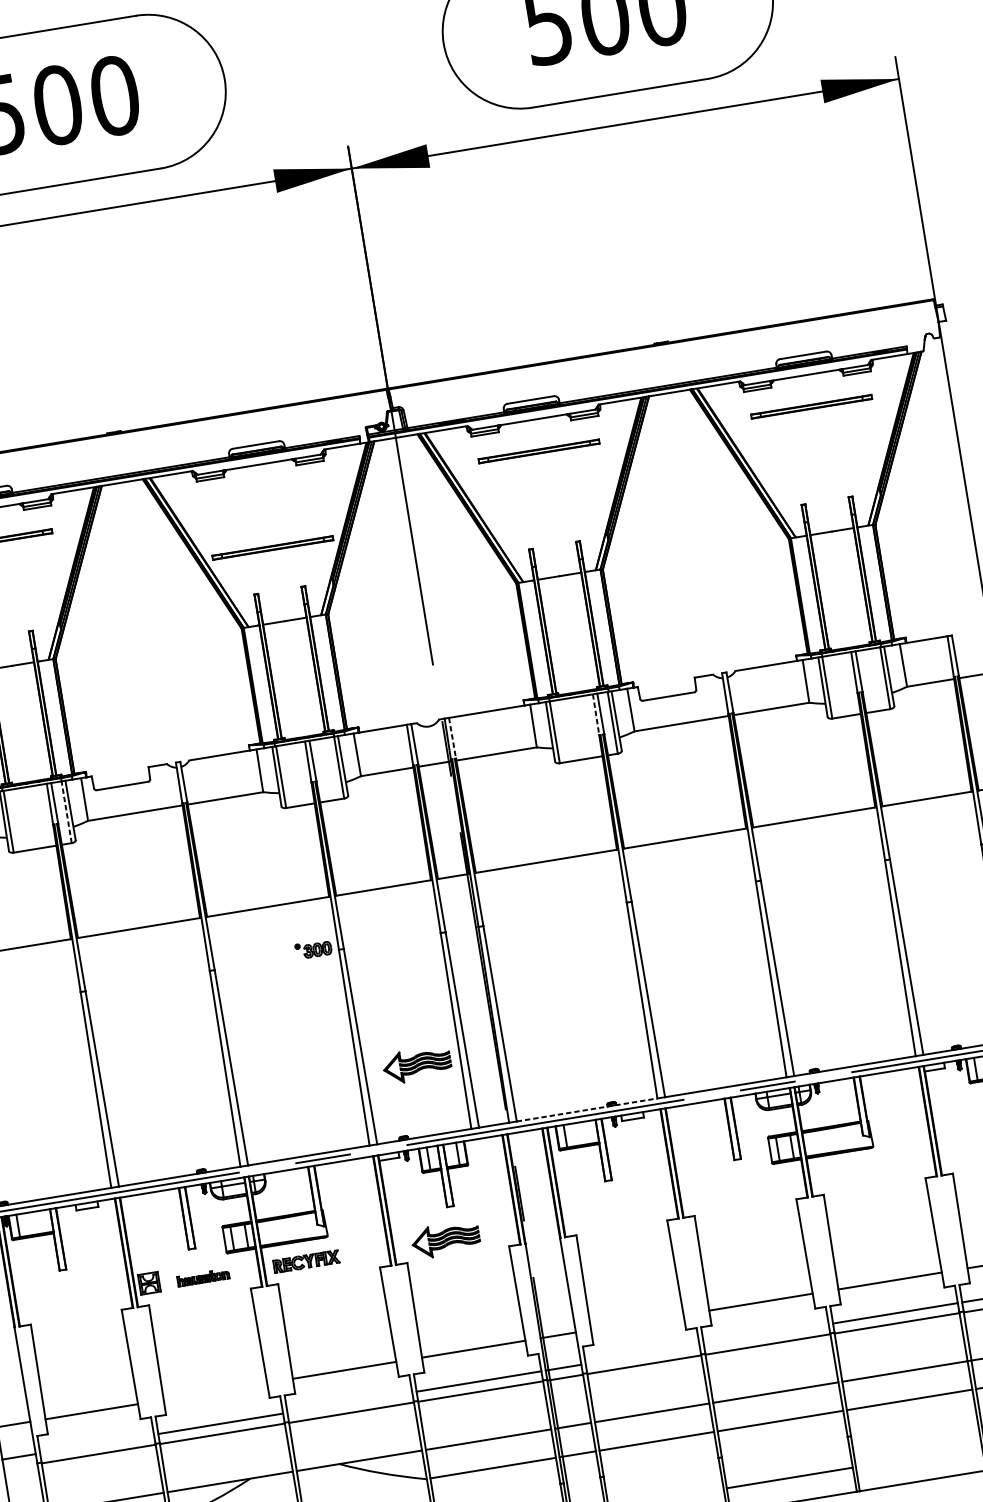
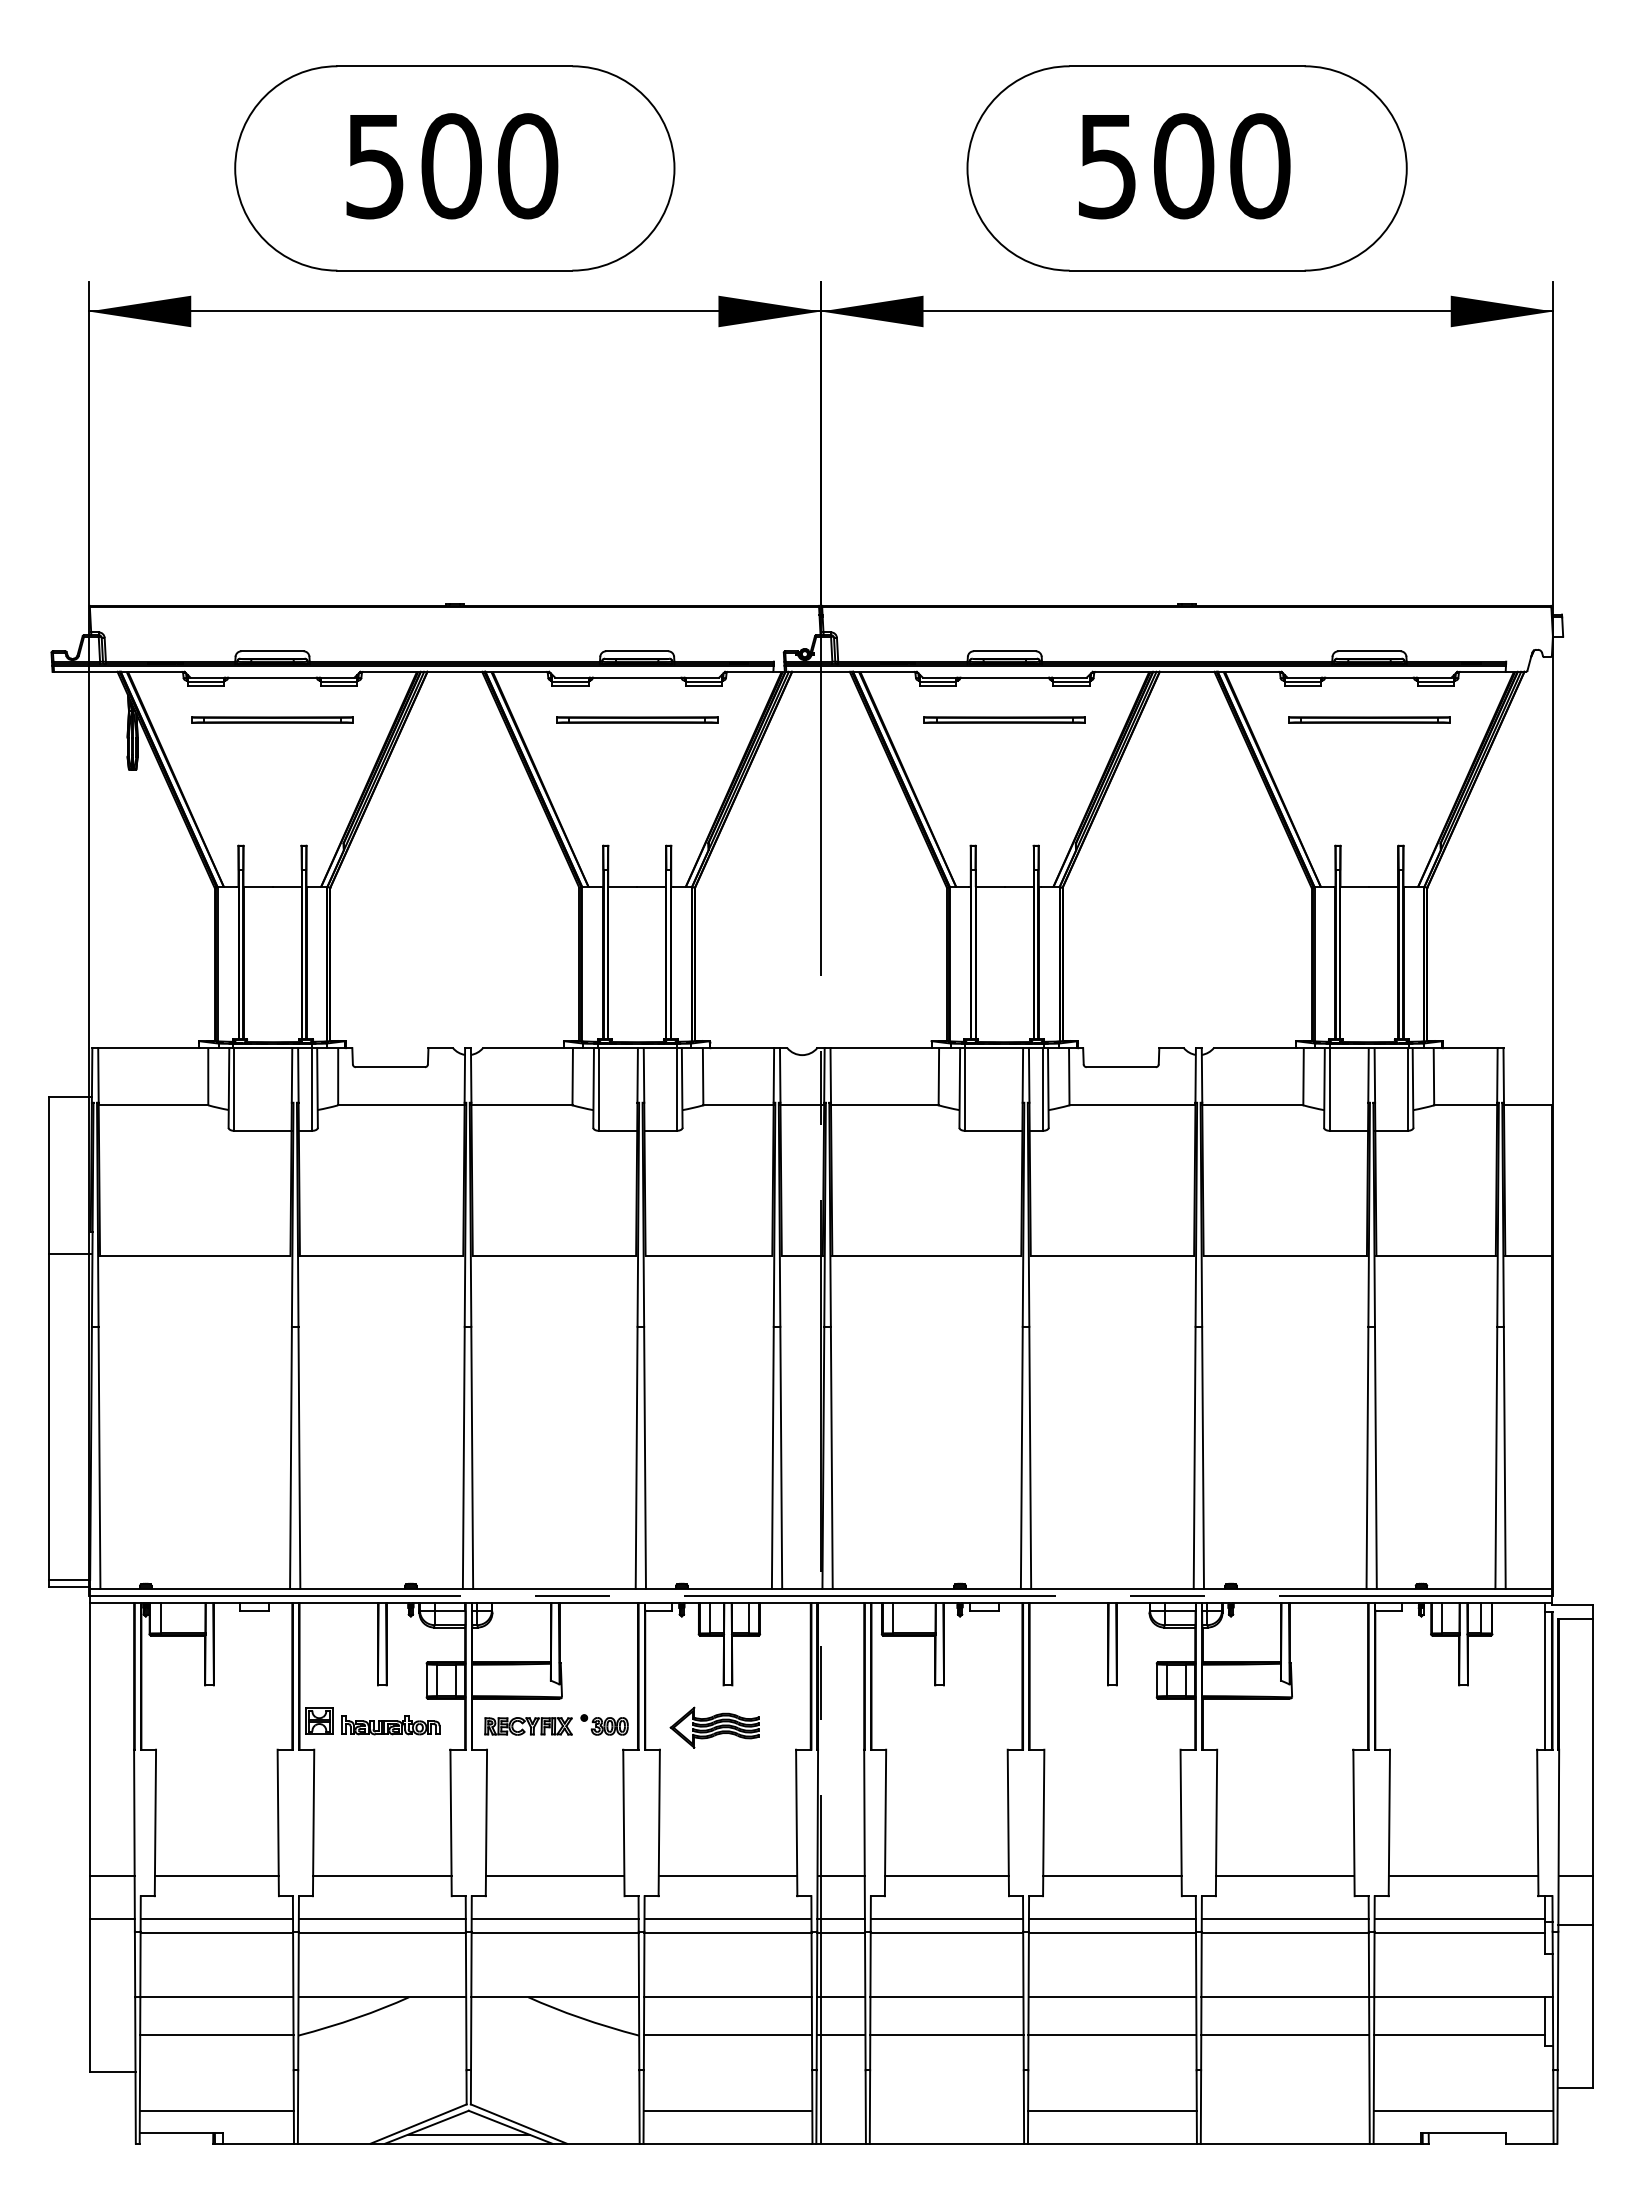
part: (273, 547) -> (637, 719), moved
line: (595, 714) -> (1022, 1075), dashed -> solid
line: (452, 738) -> (830, 1075), dashed -> solid
line: (66, 812) -> (312, 1089), dashed -> solid
part: (313, 949) -> (604, 1724), moved
part: (416, 1064) -> (714, 1493), removed
line: (587, 1109) -> (927, 1588), dashed -> solid
part: (203, 1277) -> (390, 1725), size x1.43
line: (637, 1322) -> (946, 1876), added
line: (765, 1334) -> (1111, 1919), added
line: (642, 1354) -> (946, 1919), added
line: (215, 1391) -> (382, 1876), added
line: (349, 1402) -> (554, 1919), added
line: (96, 1444) -> (216, 1919), added

